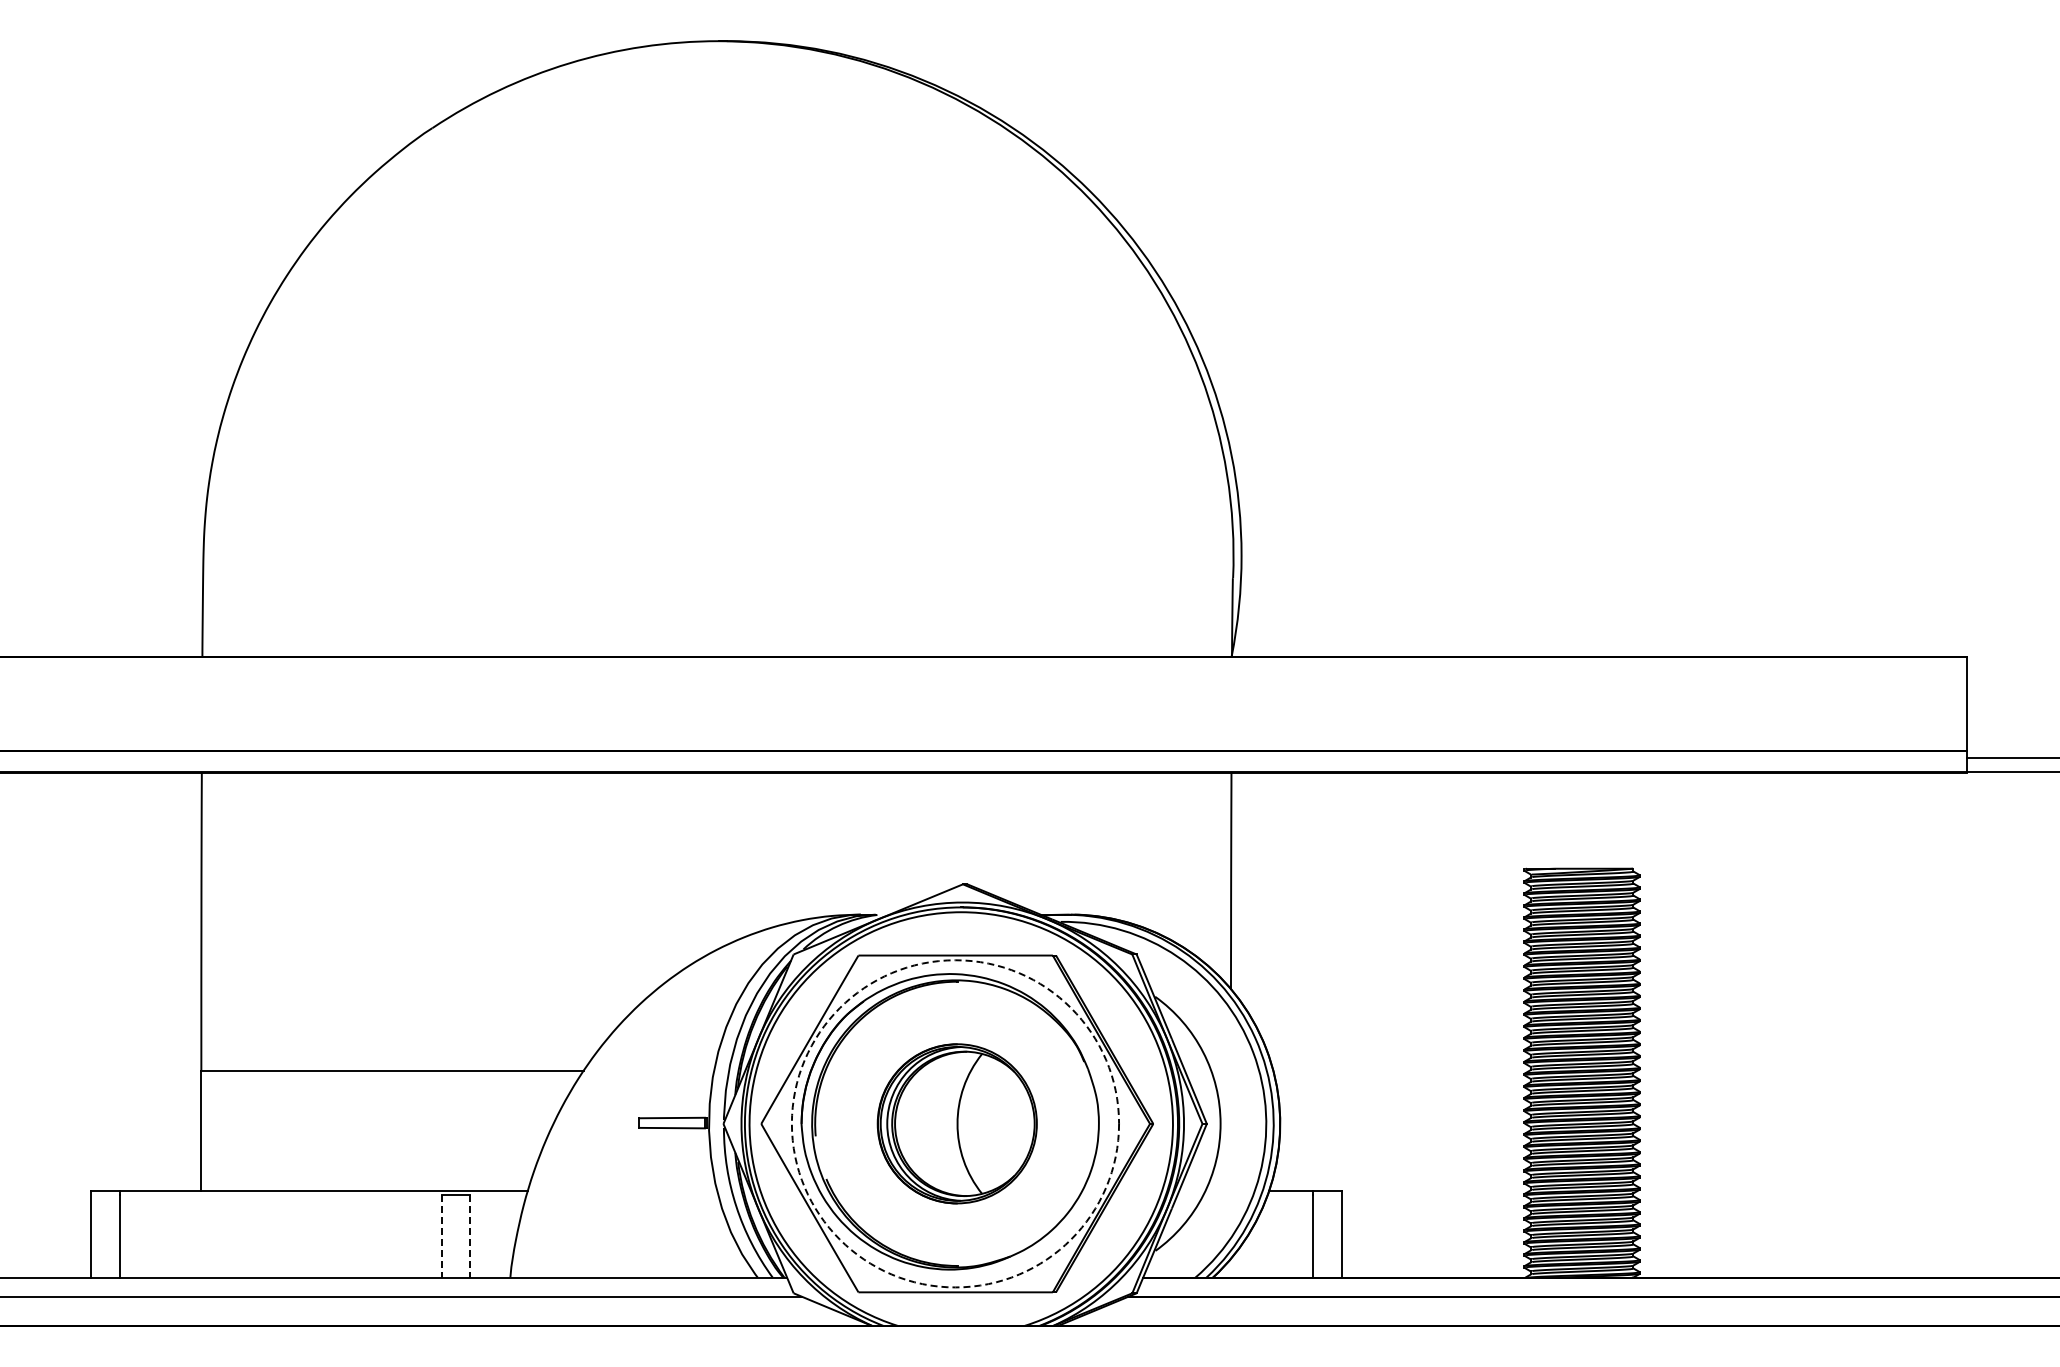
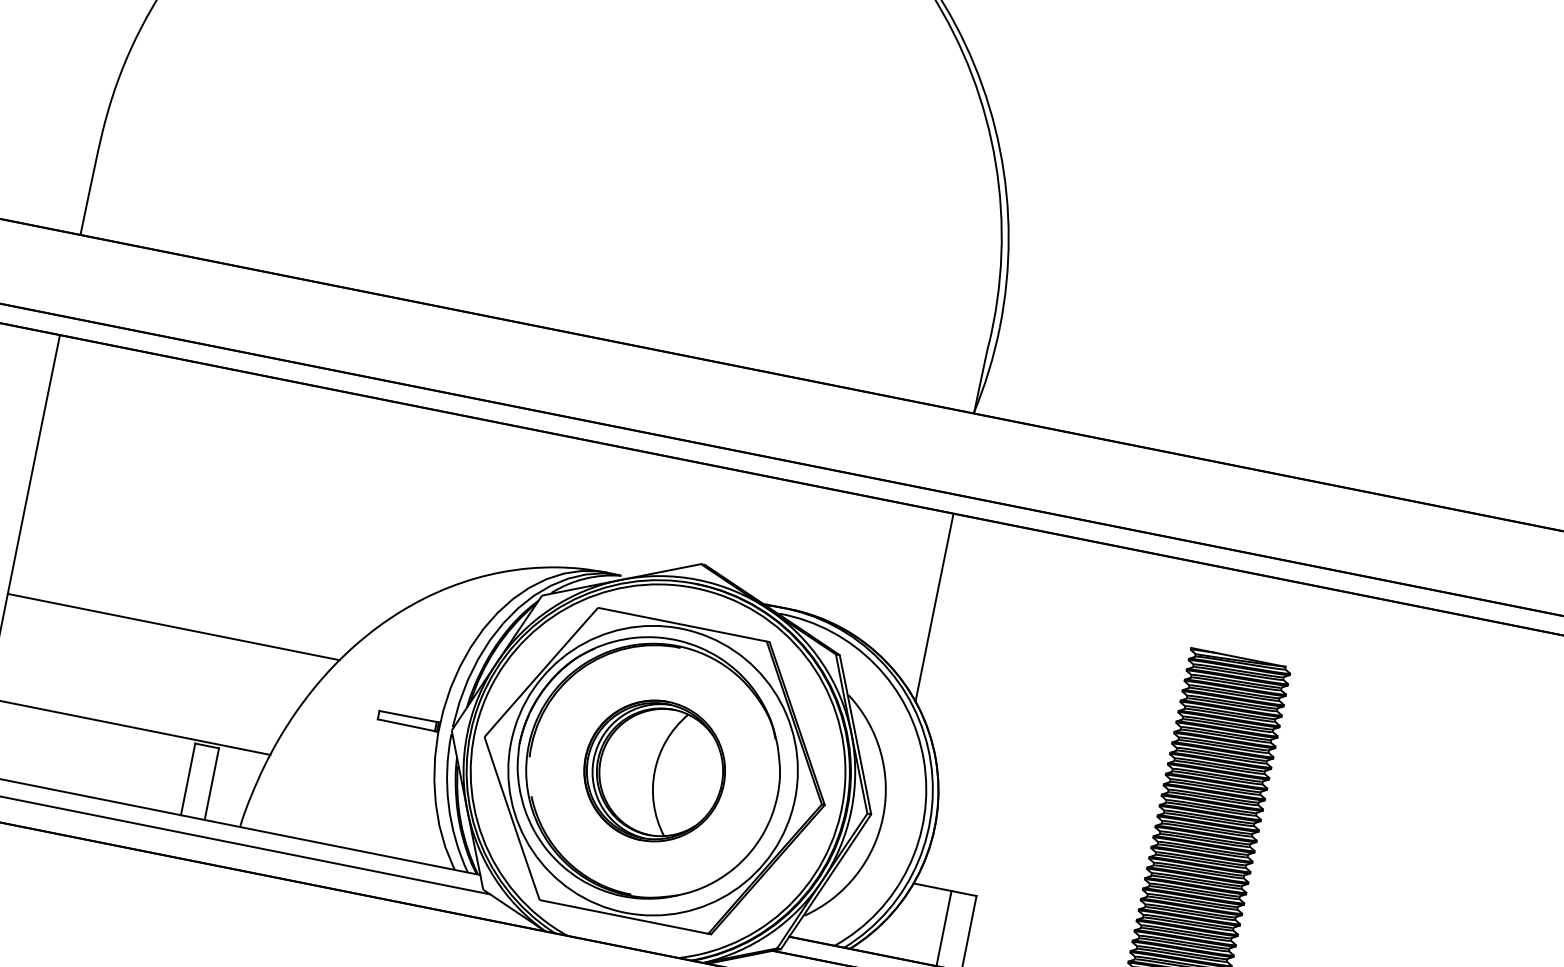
circle: (955, 1123) -> (653, 770), dashed -> solid
line: (442, 1236) -> (188, 779), dashed -> solid
line: (469, 1236) -> (211, 784), dashed -> solid

